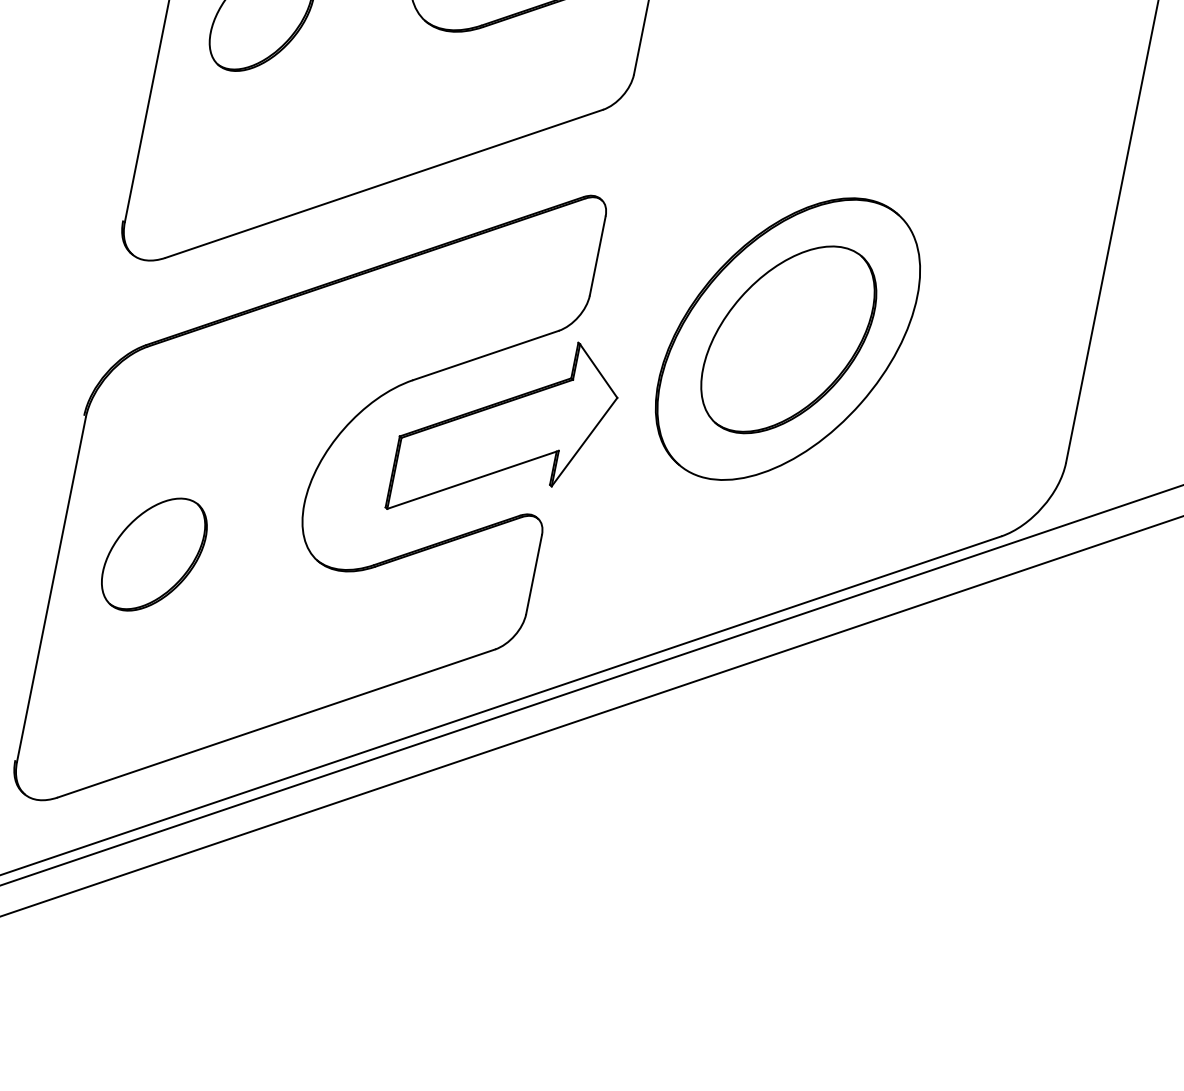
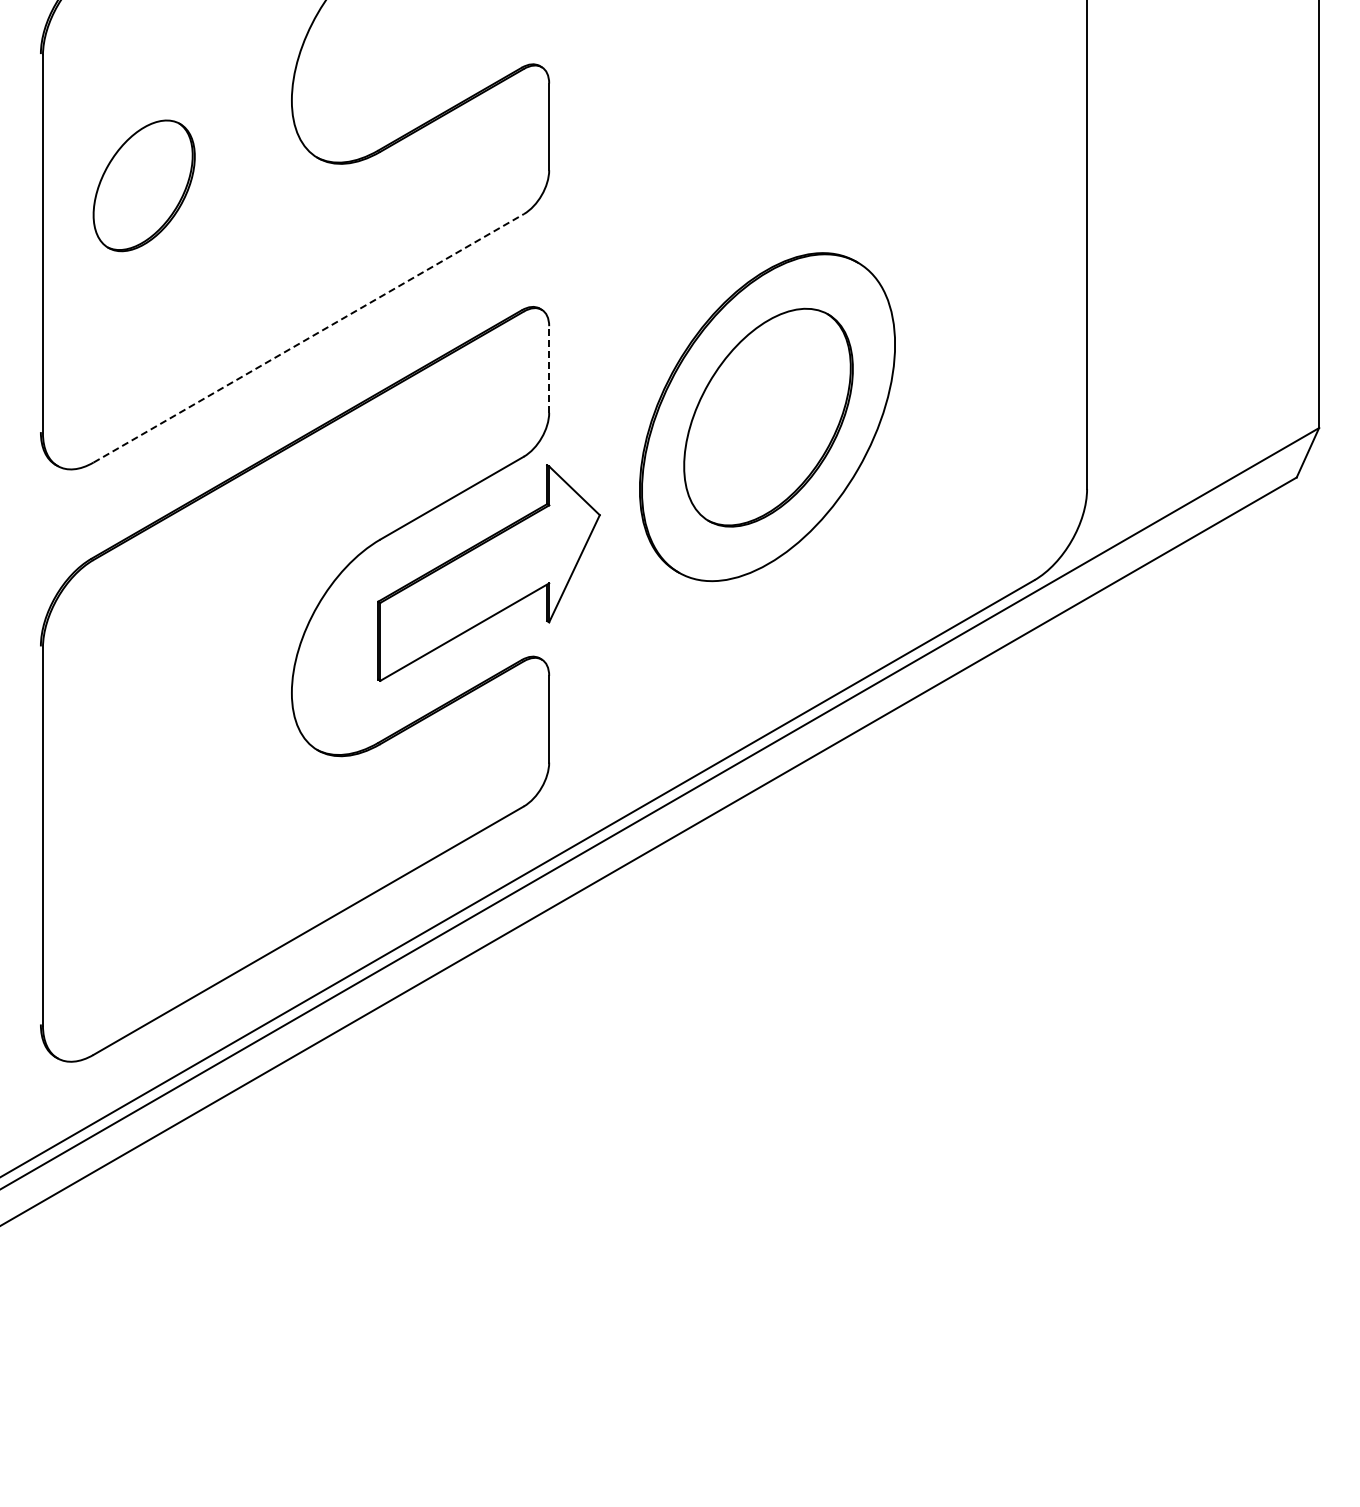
line: (385, 184) -> (309, 338), solid -> dashed
line: (598, 256) -> (549, 369), solid -> dashed
part: (153, 554) -> (143, 778), removed

